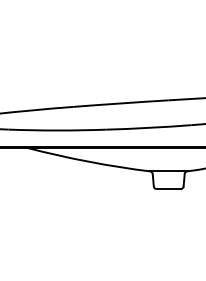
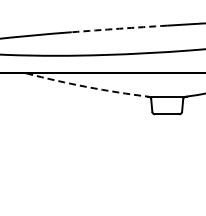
arc: (120, 103) -> (119, 28), solid -> dashed
arc: (88, 161) -> (87, 86), solid -> dashed

